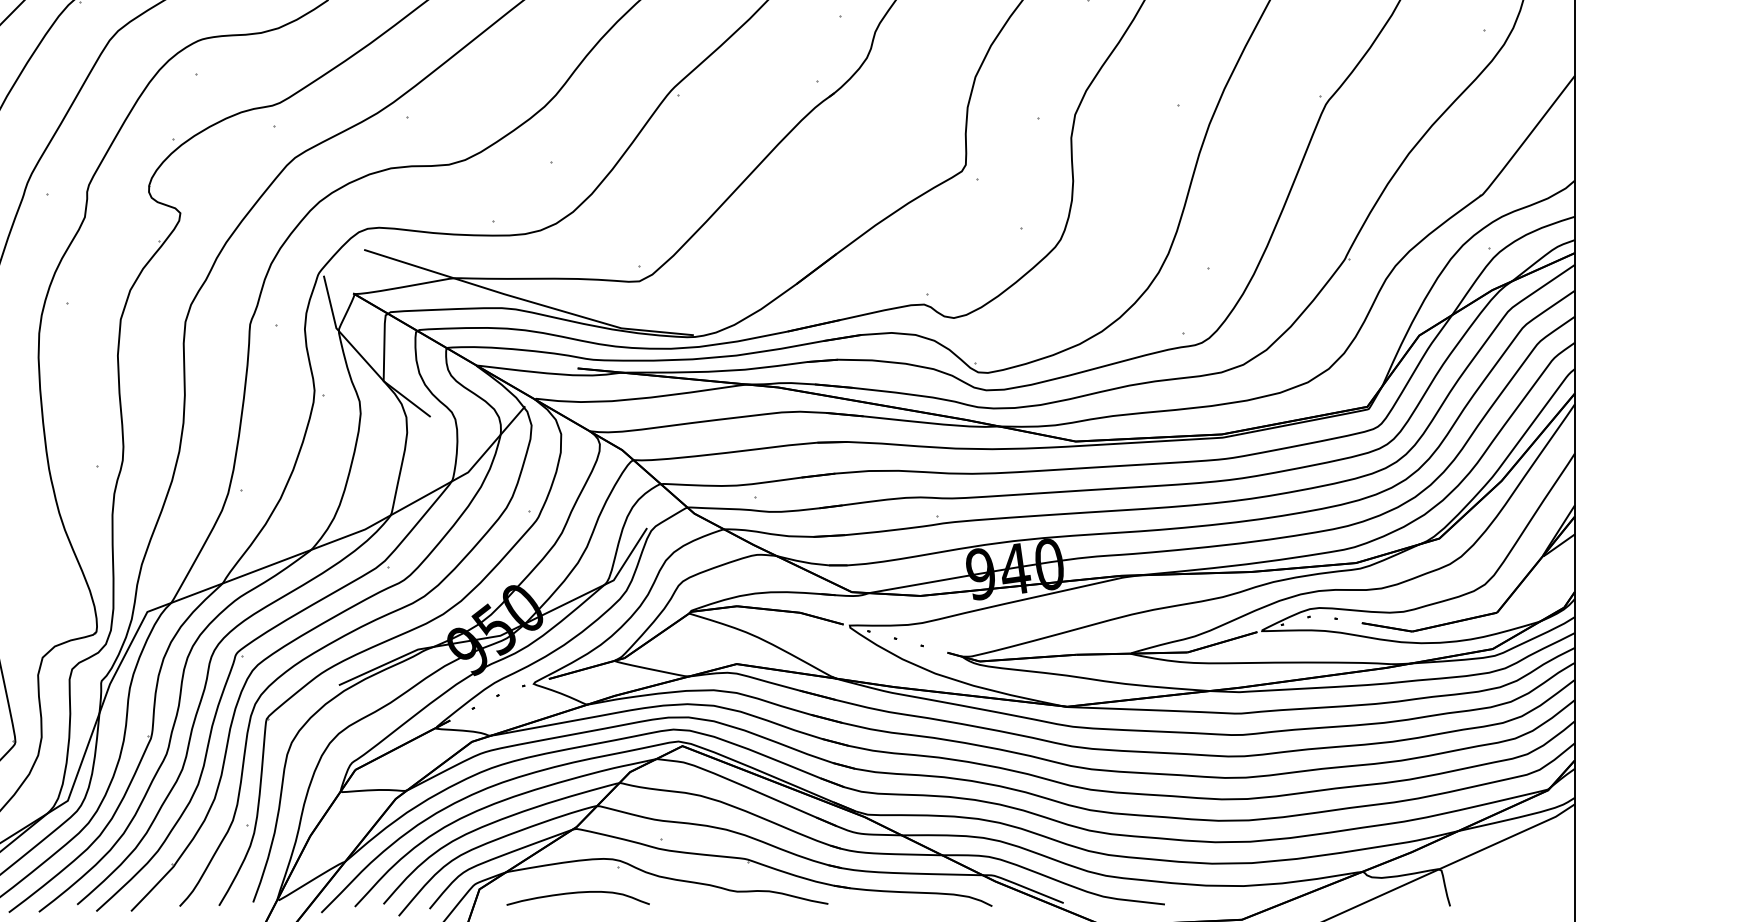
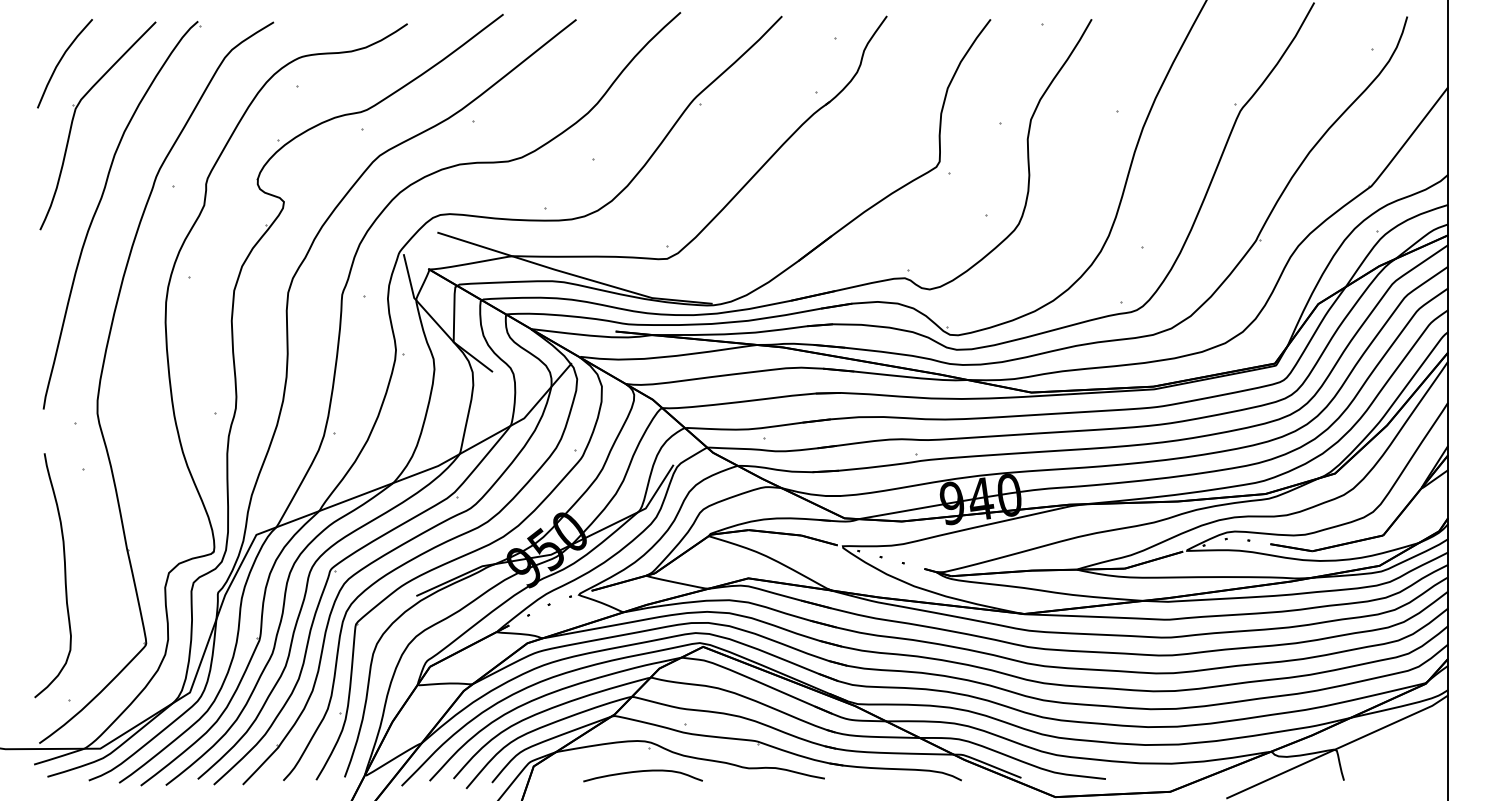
curve: (576, 894) -> (641, 772), moved

